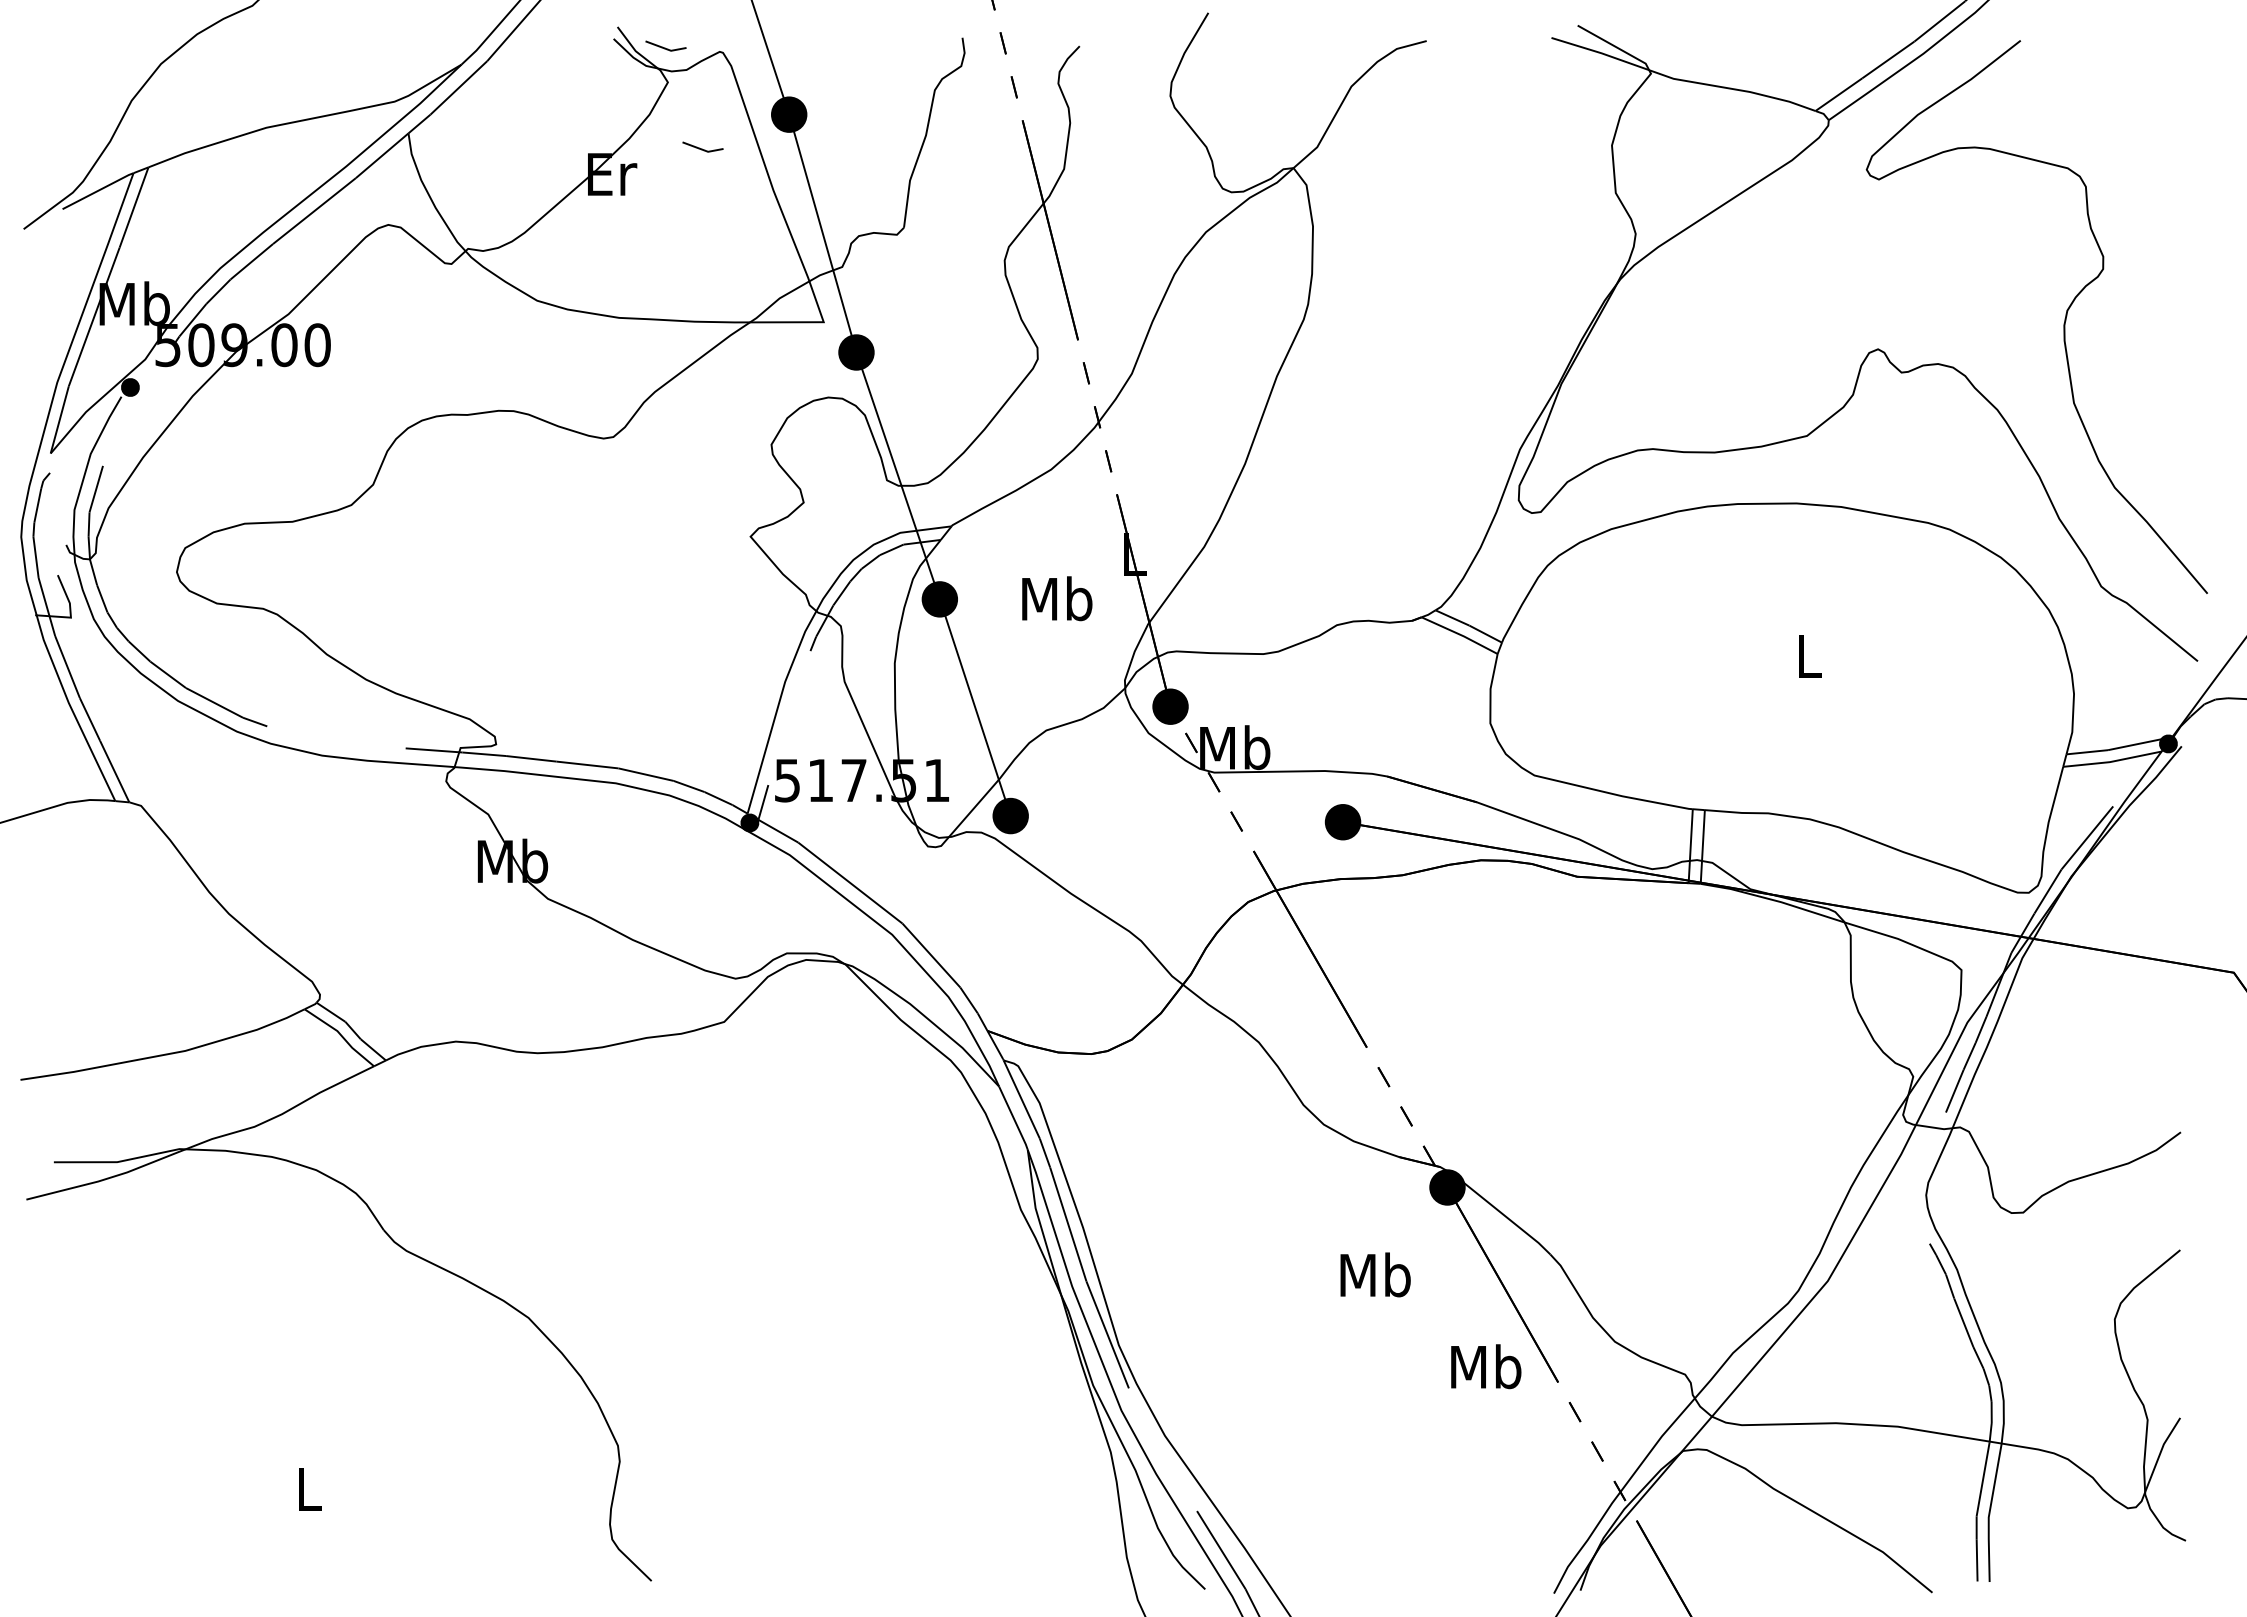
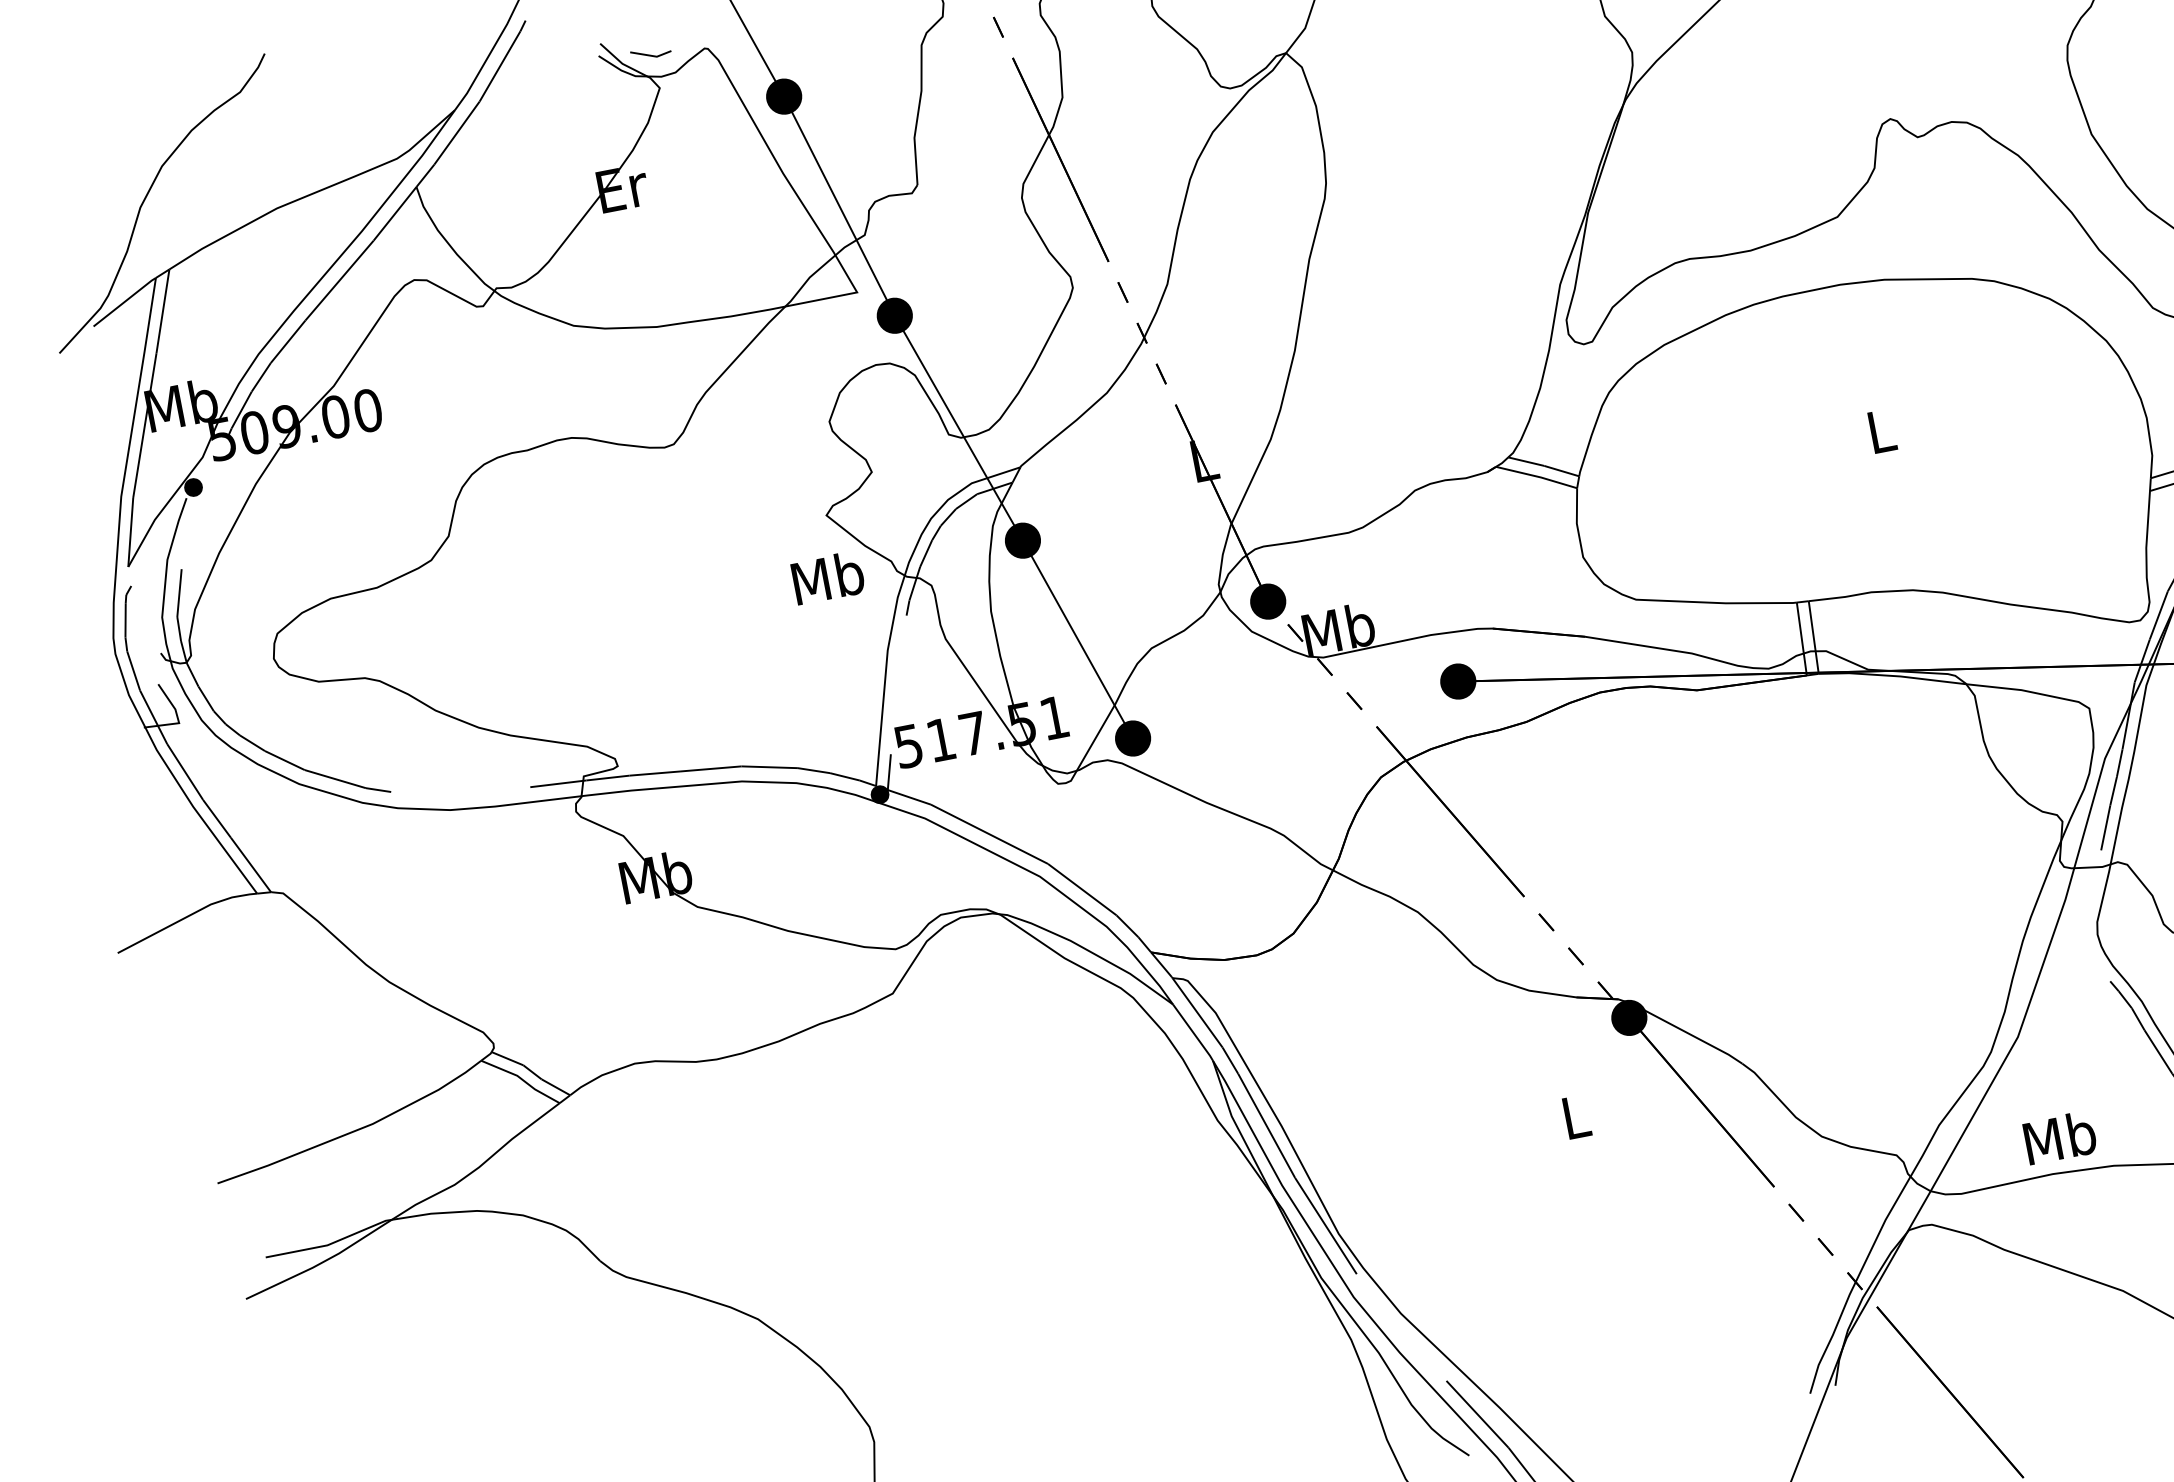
line: (702, 148) -> (706, 146), removed
text: (1057, 598) -> (828, 577), moved
text: (1375, 1274) -> (1575, 1116), Mb -> L
text: (1486, 1366) -> (2060, 1137), moved

